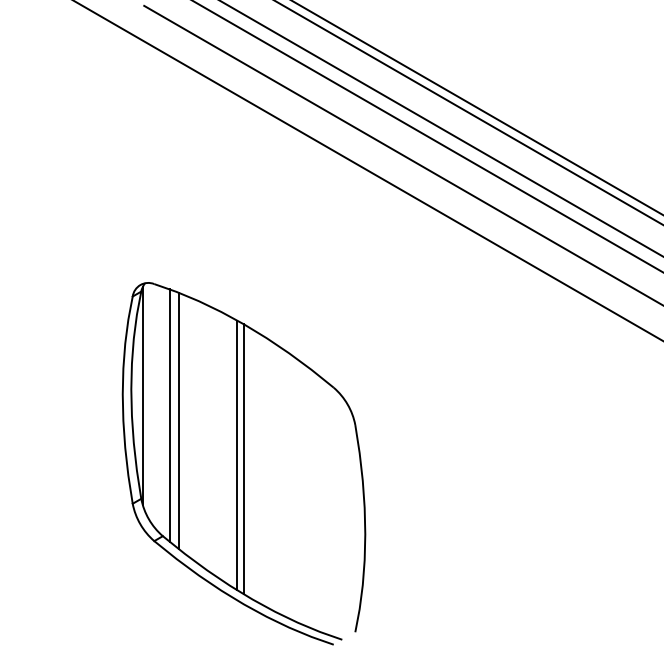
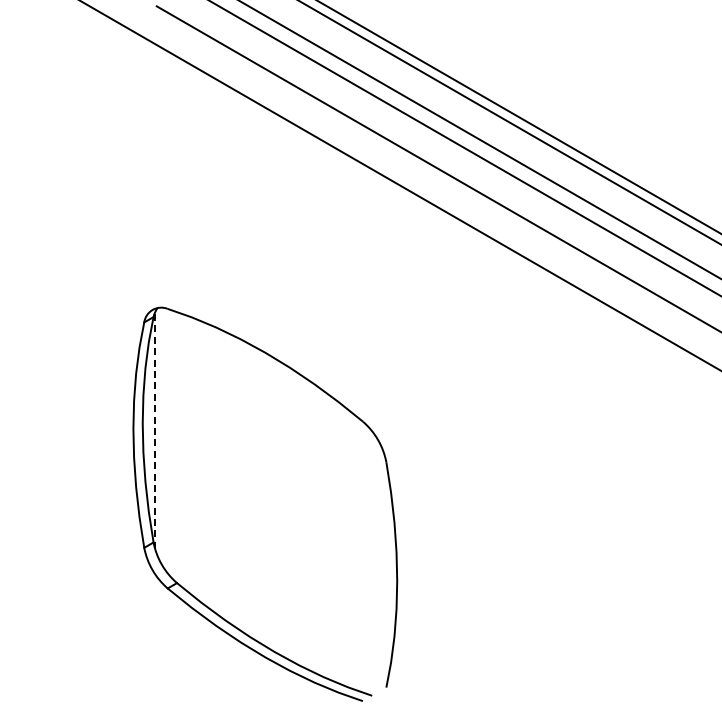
line: (143, 395) -> (155, 430), solid -> dashed
line: (169, 415) -> (184, 451), removed
line: (178, 420) -> (194, 457), removed
line: (237, 455) -> (258, 495), removed
line: (244, 459) -> (265, 499), removed

